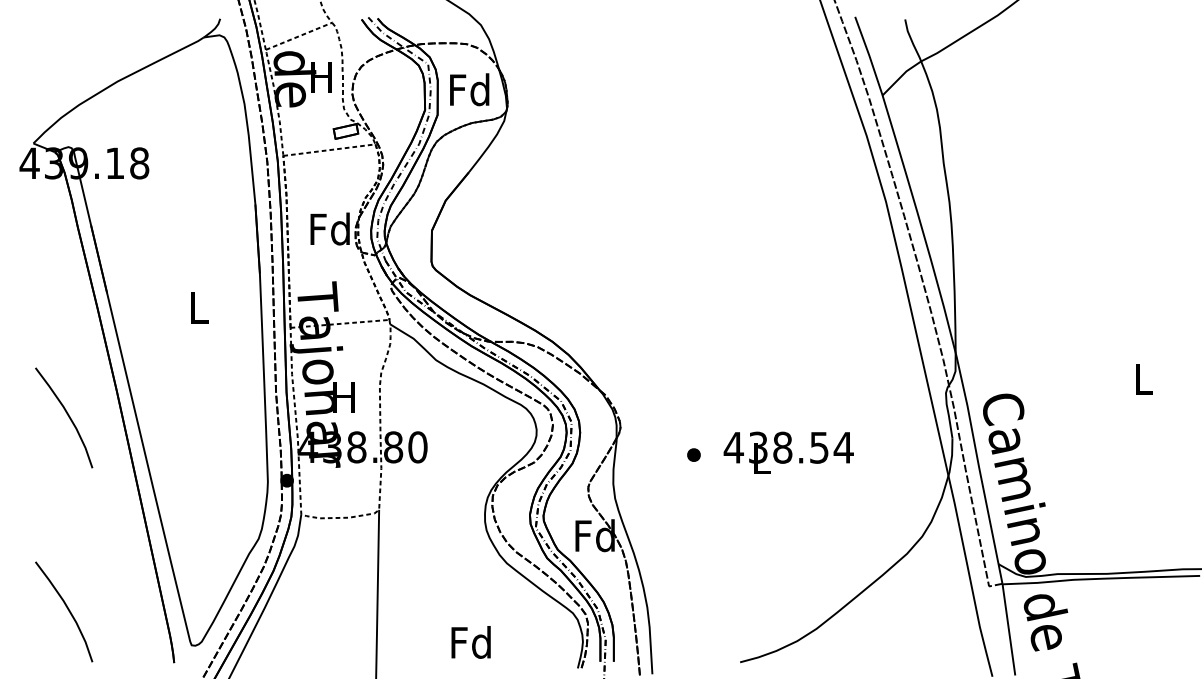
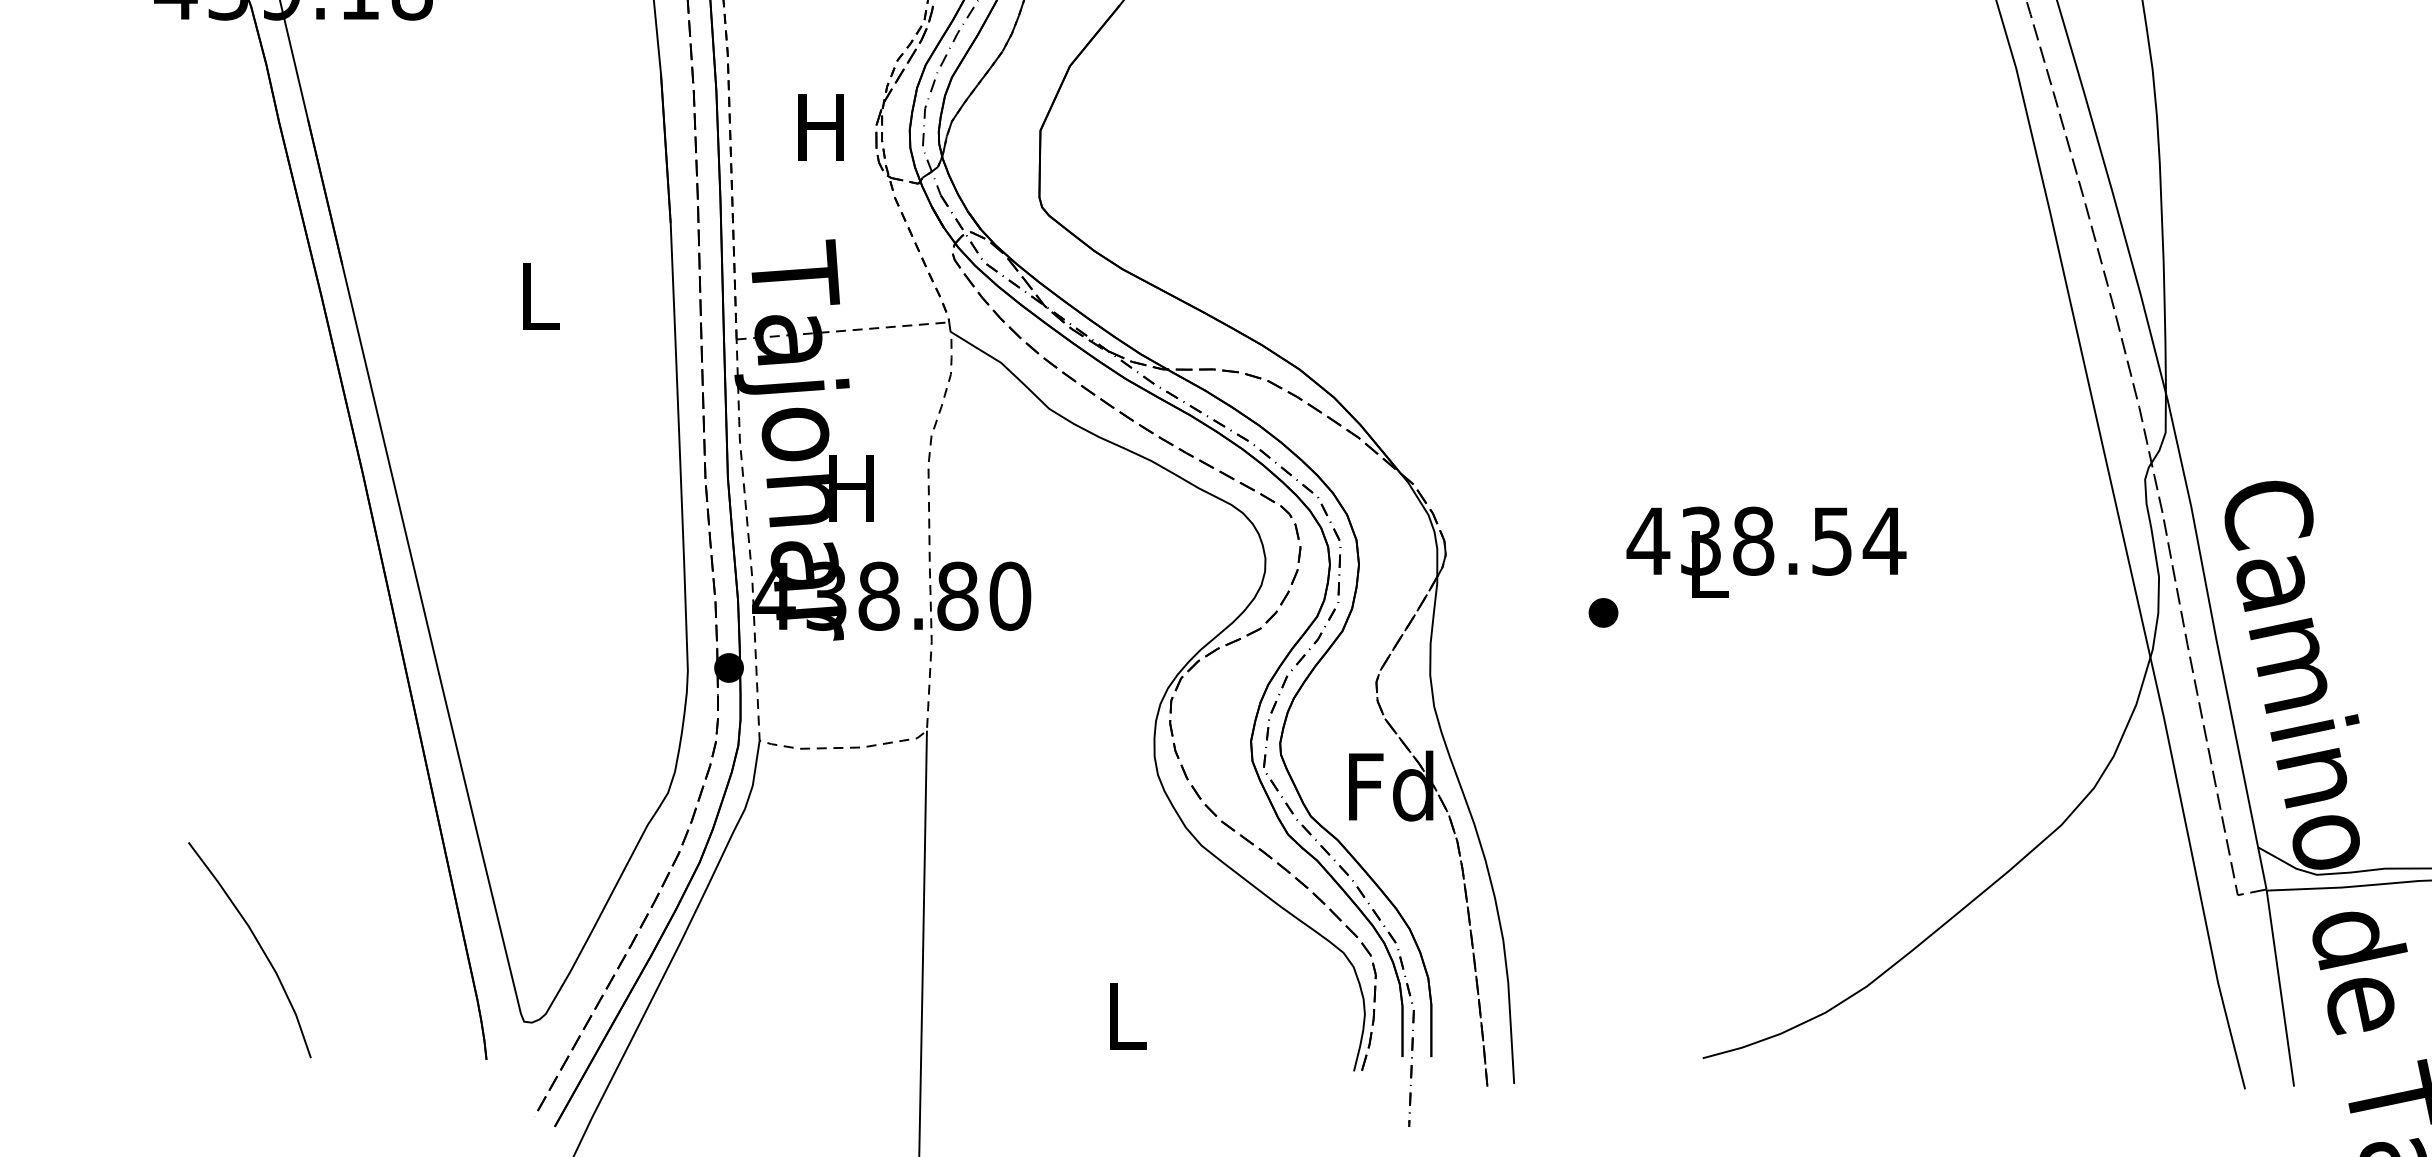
text: (329, 228) -> (820, 125), Fd -> H
curve: (67, 415) -> (257, 527), removed
text: (788, 452) -> (1765, 551), moved
text: (470, 642) -> (1123, 1015), Fd -> L

